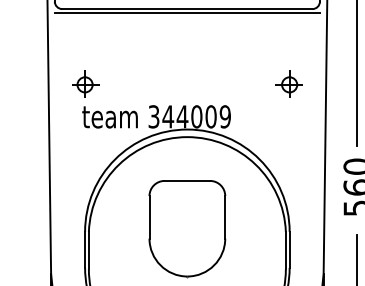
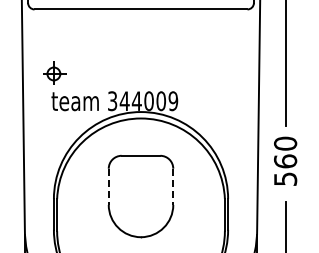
line: (186, 12) -> (140, 12), removed
part: (287, 83) -> (226, 72), removed
line: (149, 218) -> (108, 187), solid -> dashed
line: (225, 218) -> (173, 187), solid -> dashed

